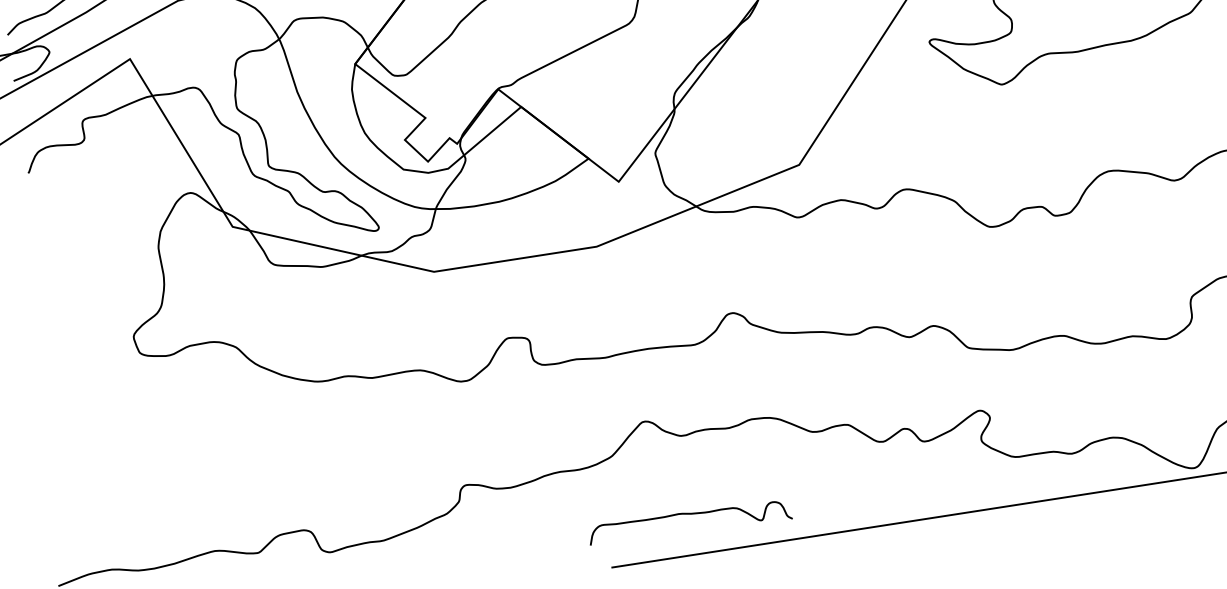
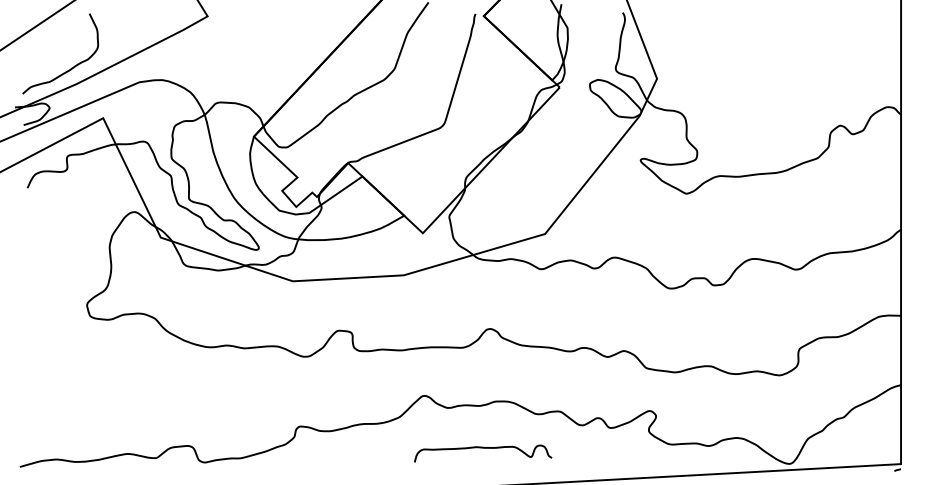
curve: (690, 514) -> (483, 448), moved

